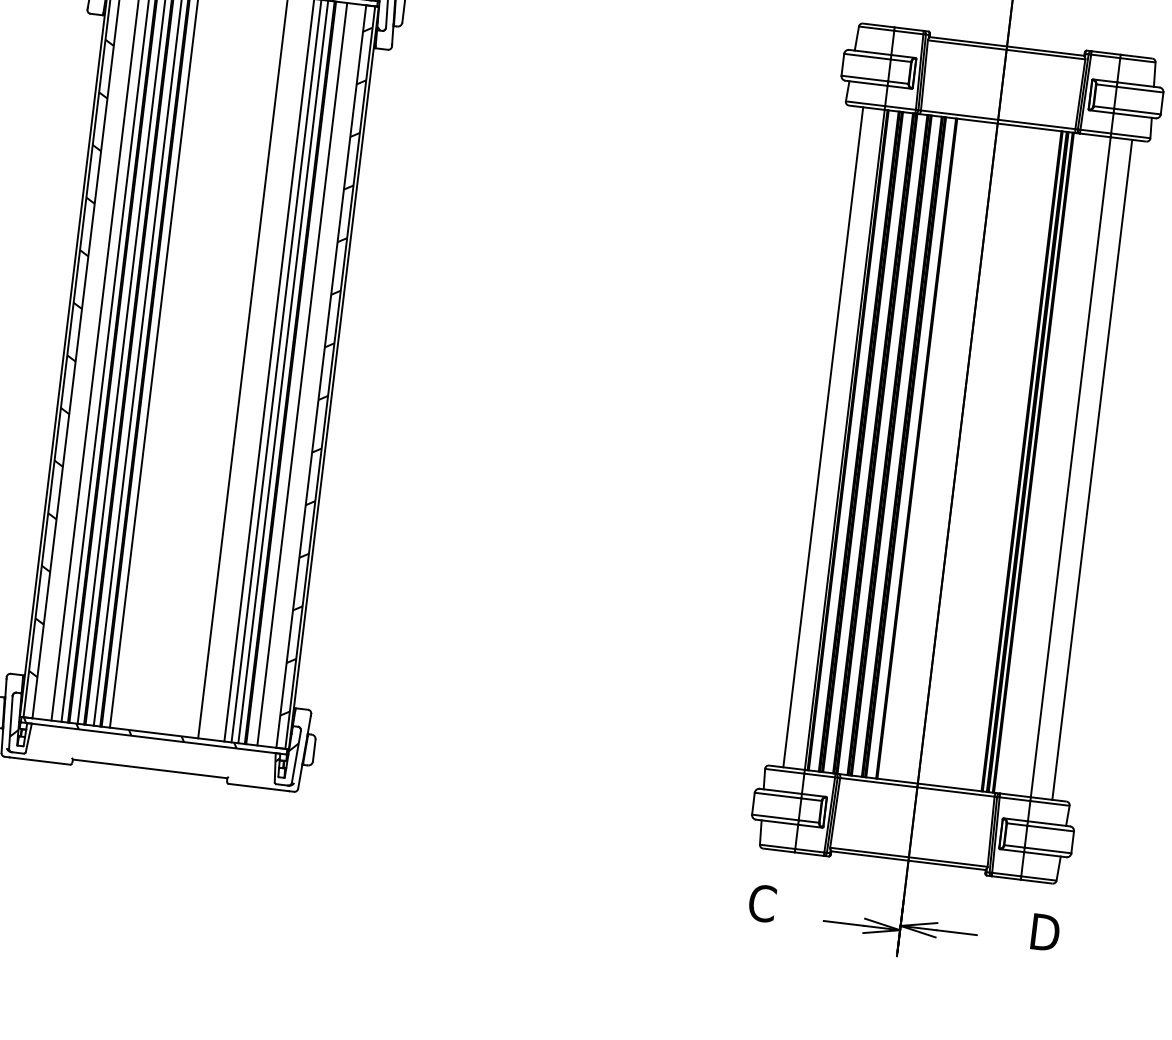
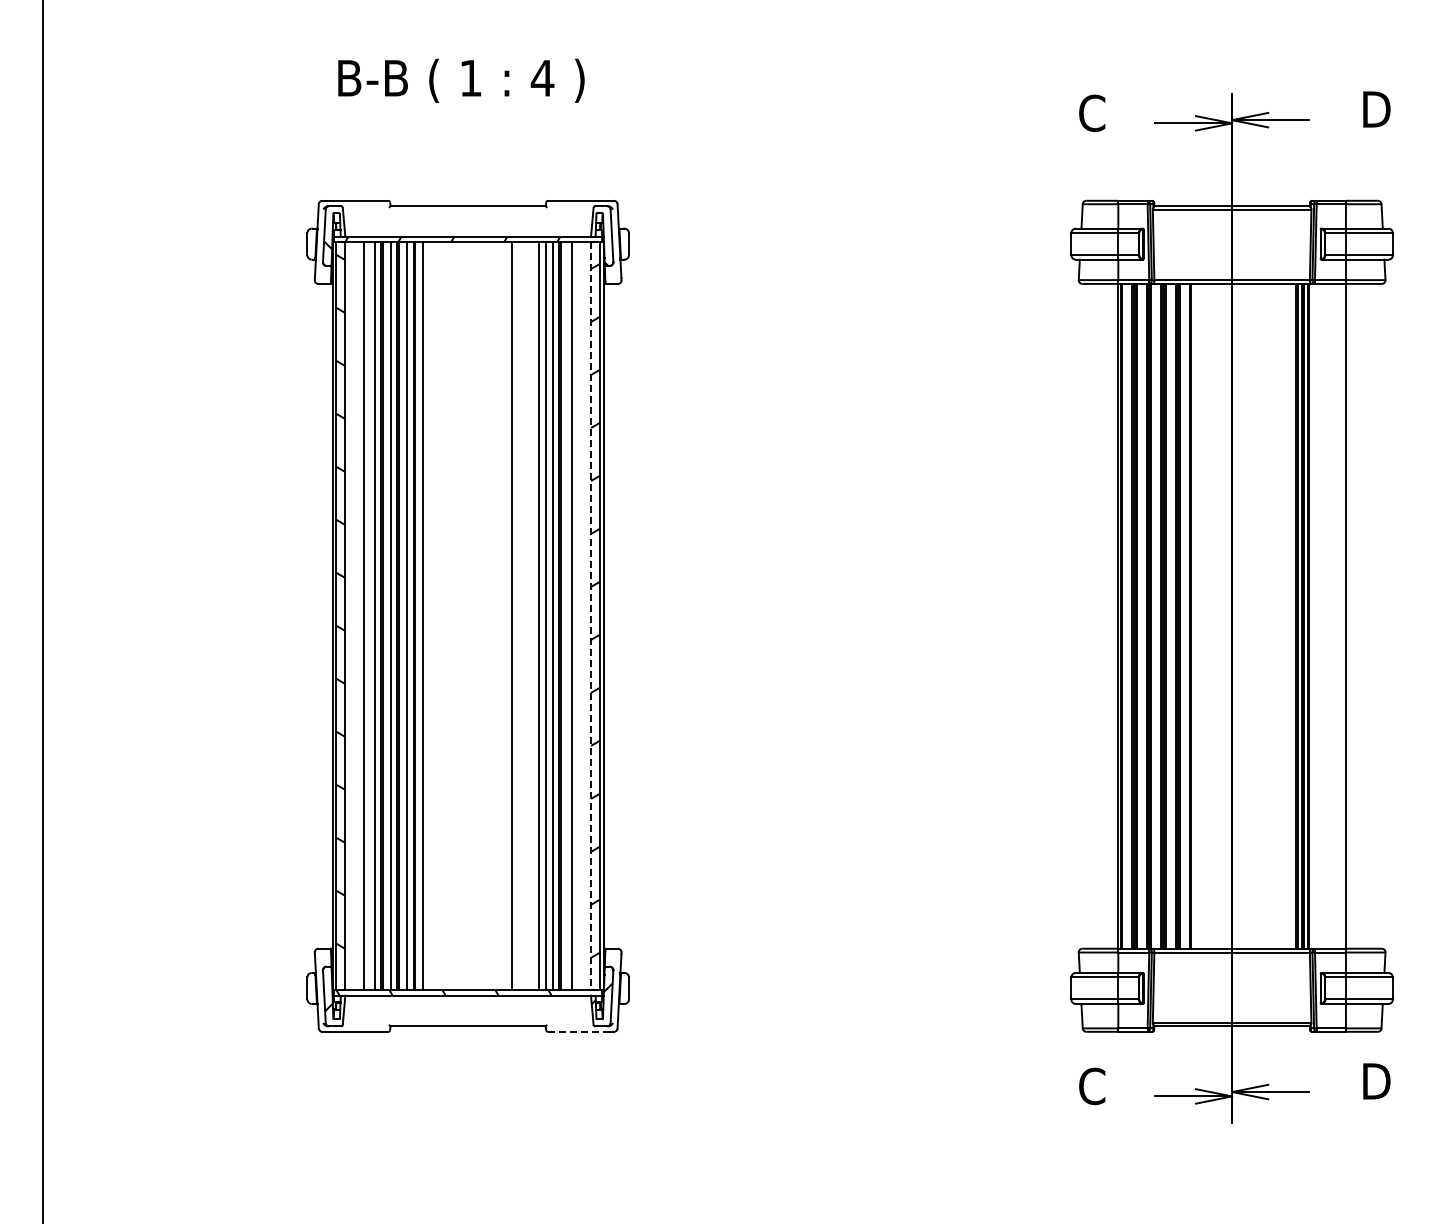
line: (321, 376) -> (591, 616), solid -> dashed
line: (823, 436) -> (1096, 615), removed
line: (1092, 469) -> (1367, 615), removed
line: (258, 787) -> (578, 1031), solid -> dashed

